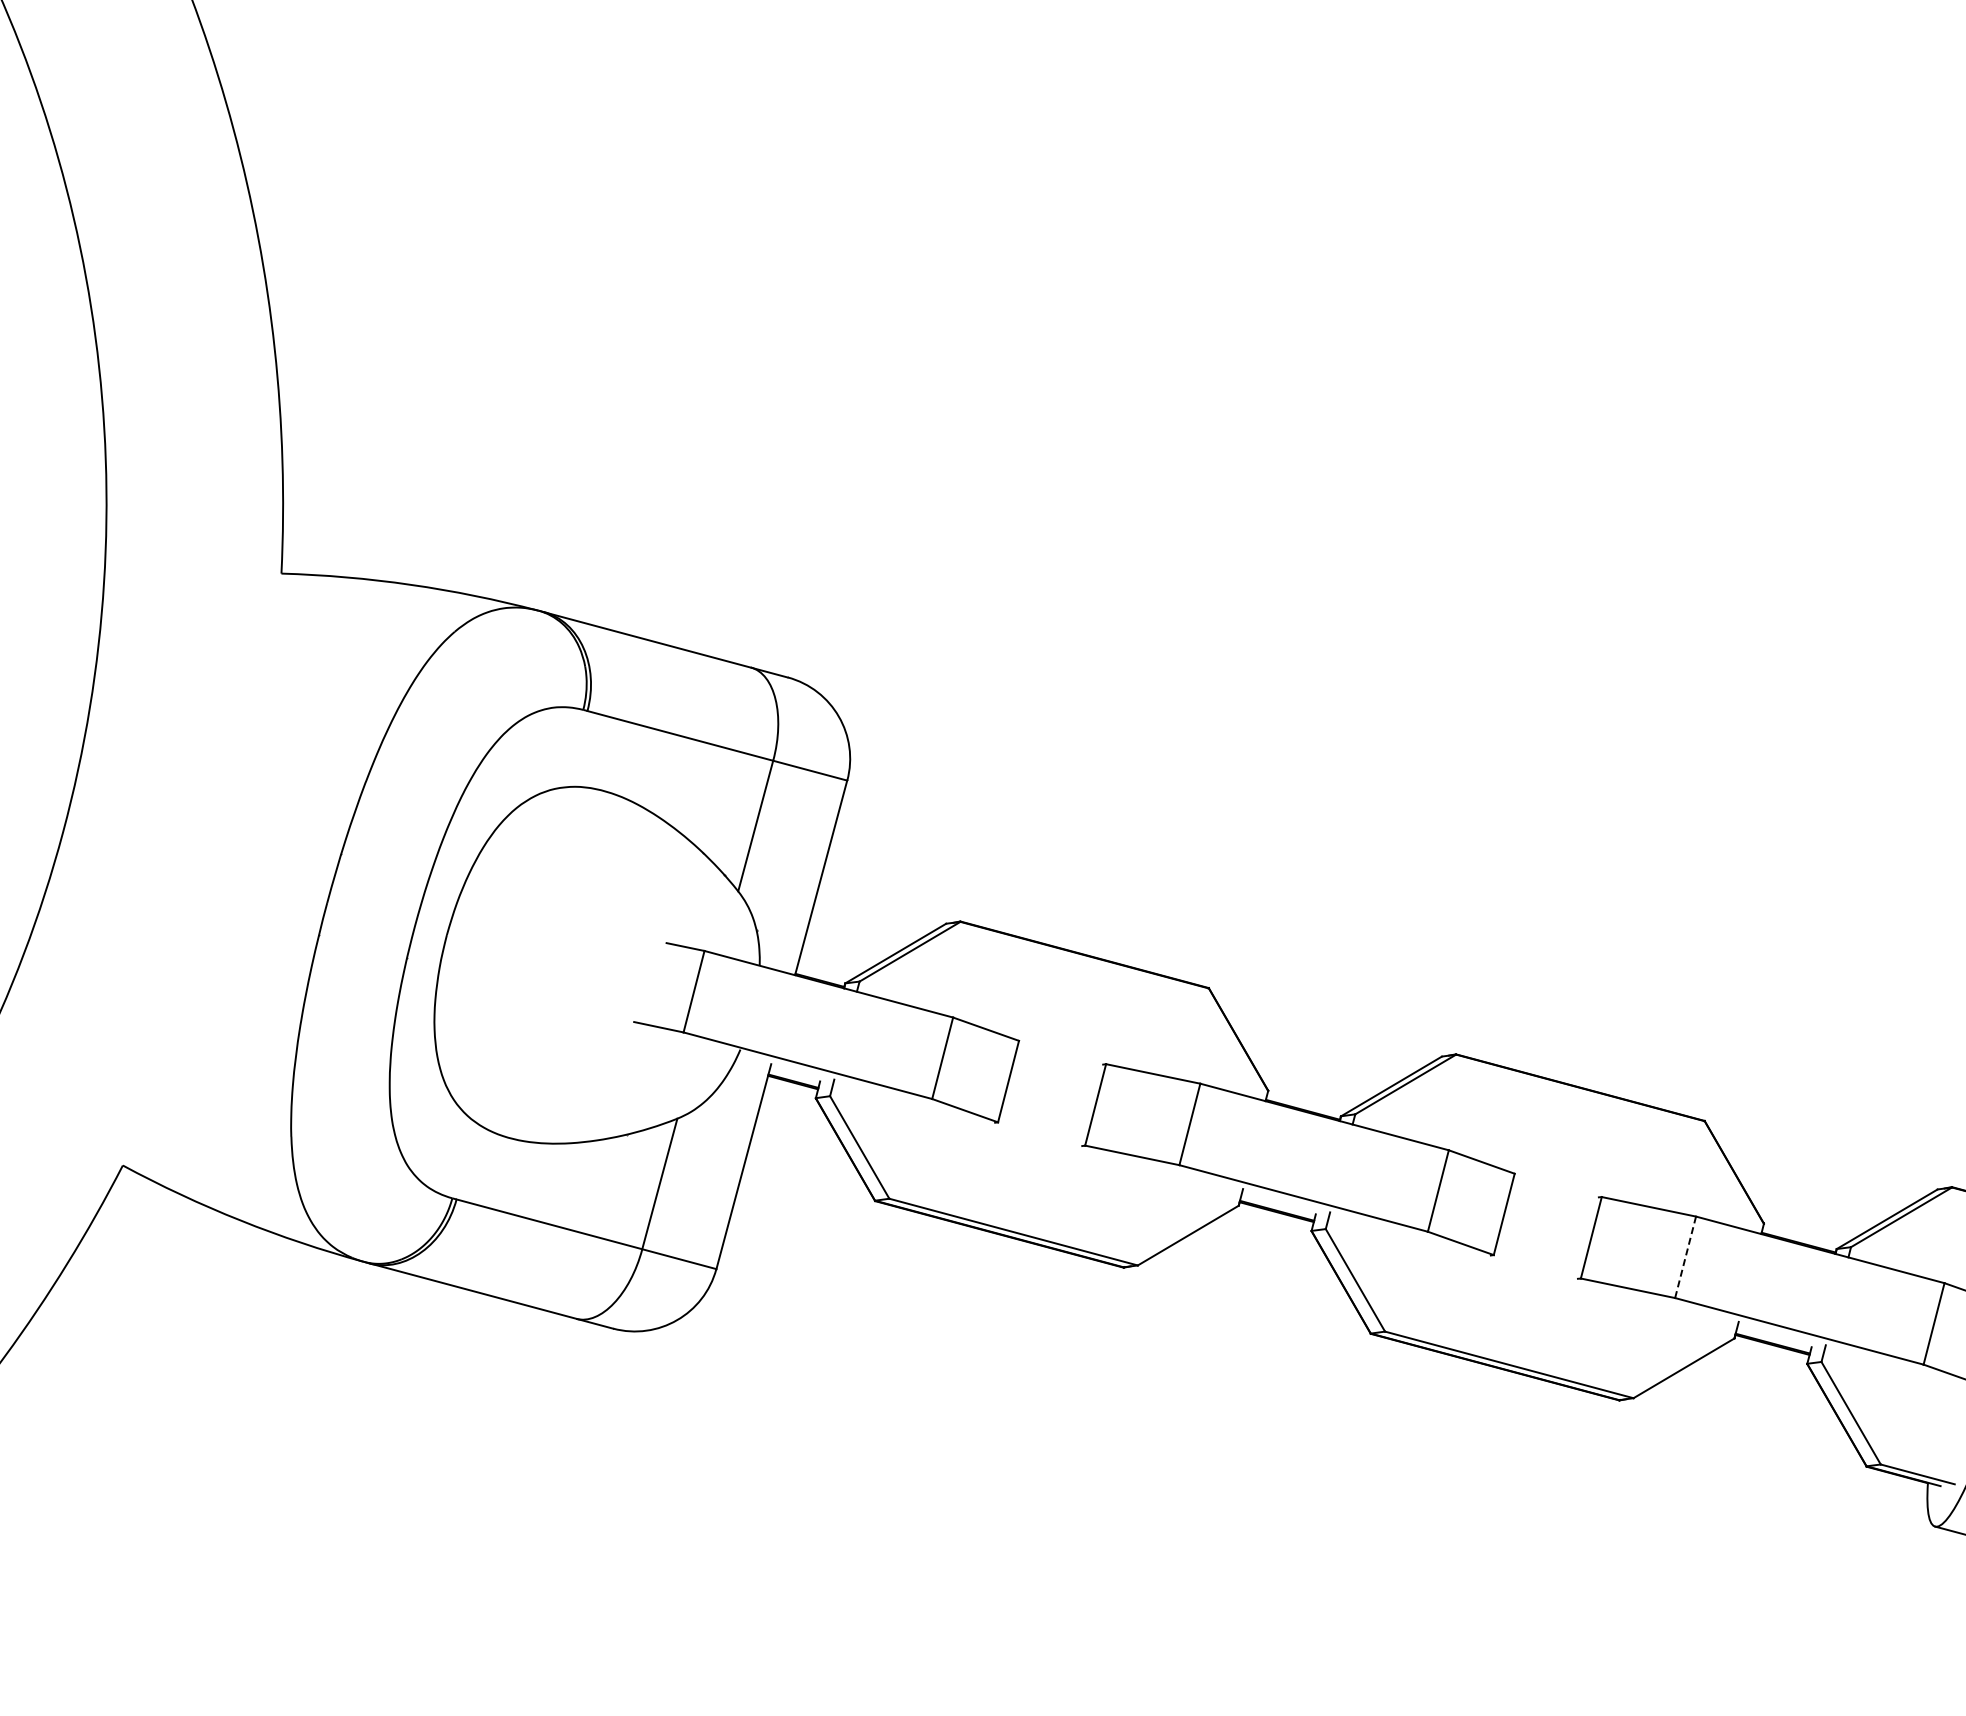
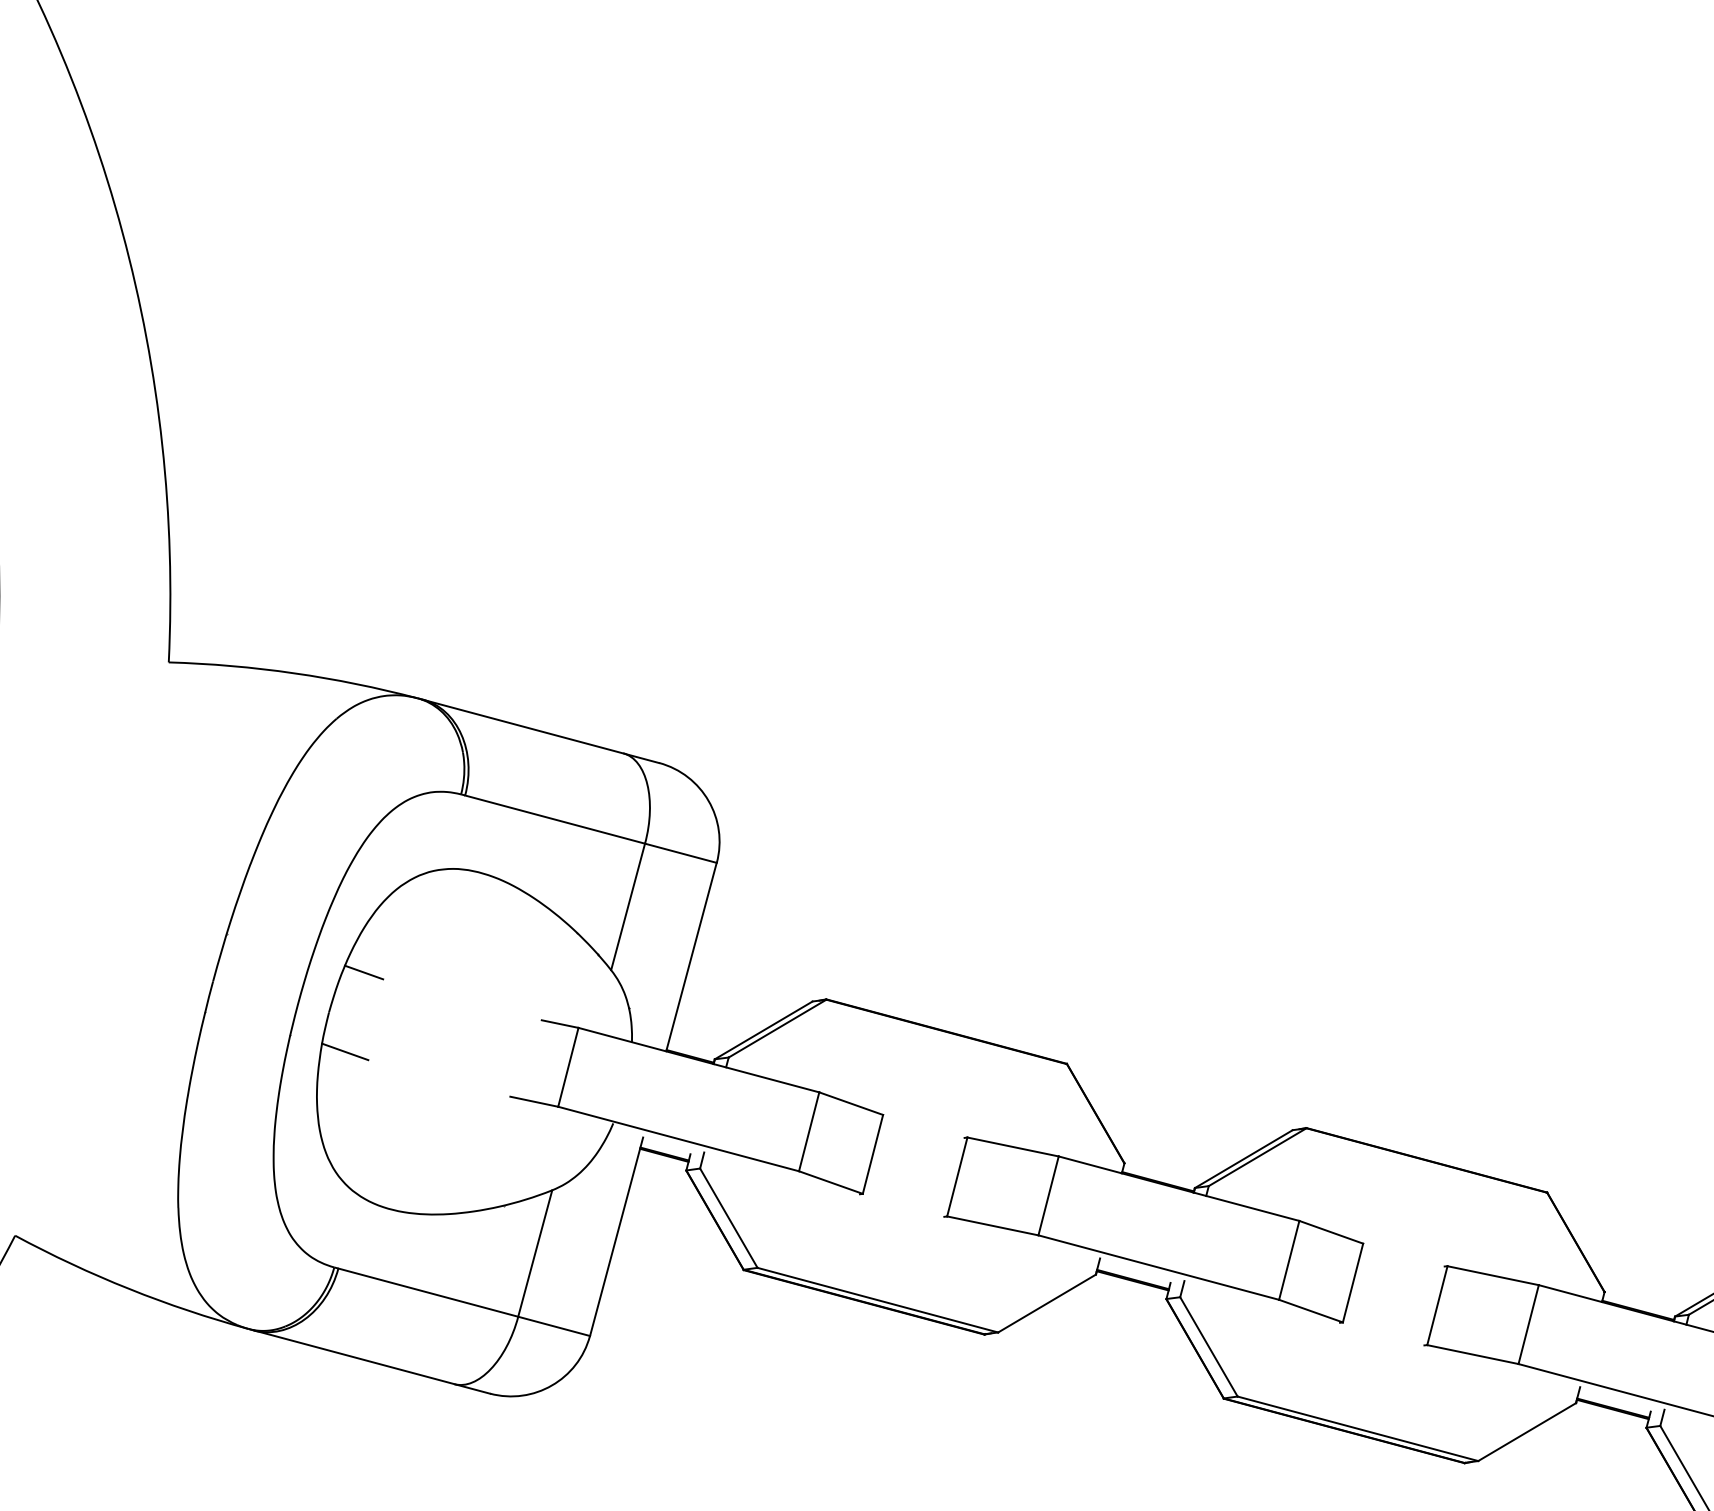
line: (482, 893) -> (363, 972), added
line: (463, 975) -> (345, 1051), added
line: (1685, 1257) -> (1528, 1324), dashed -> solid

